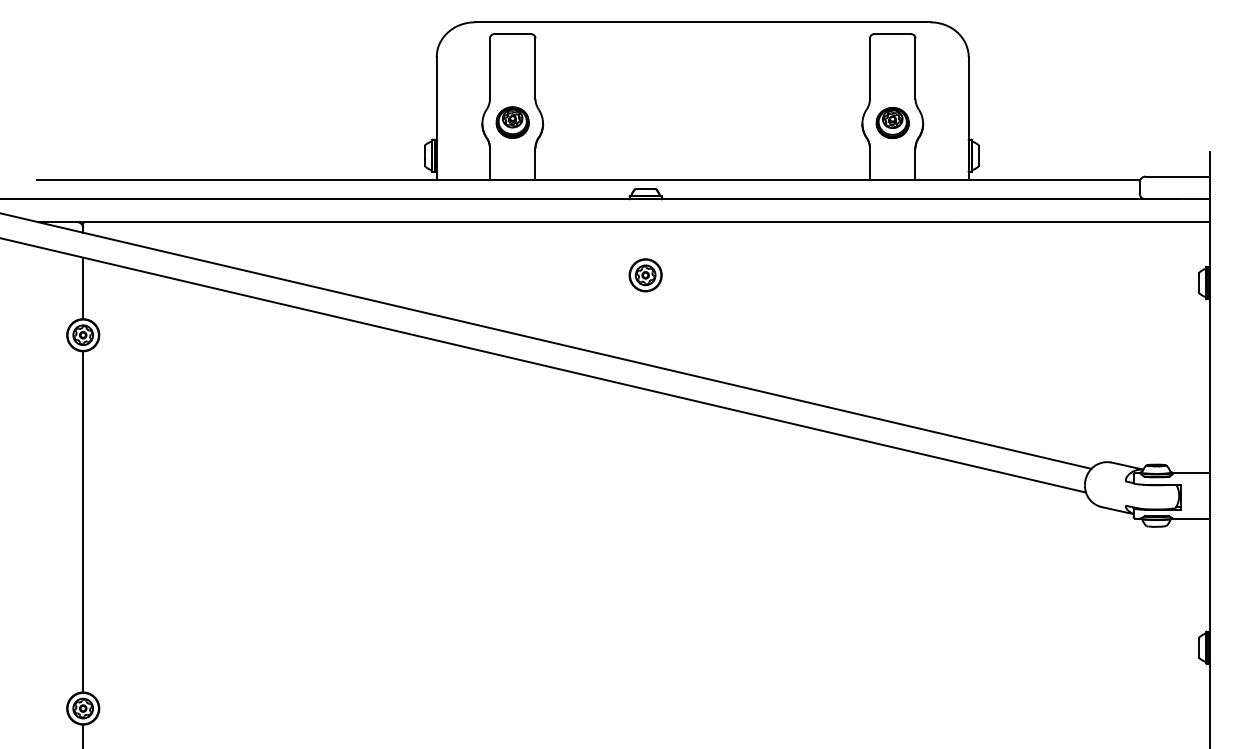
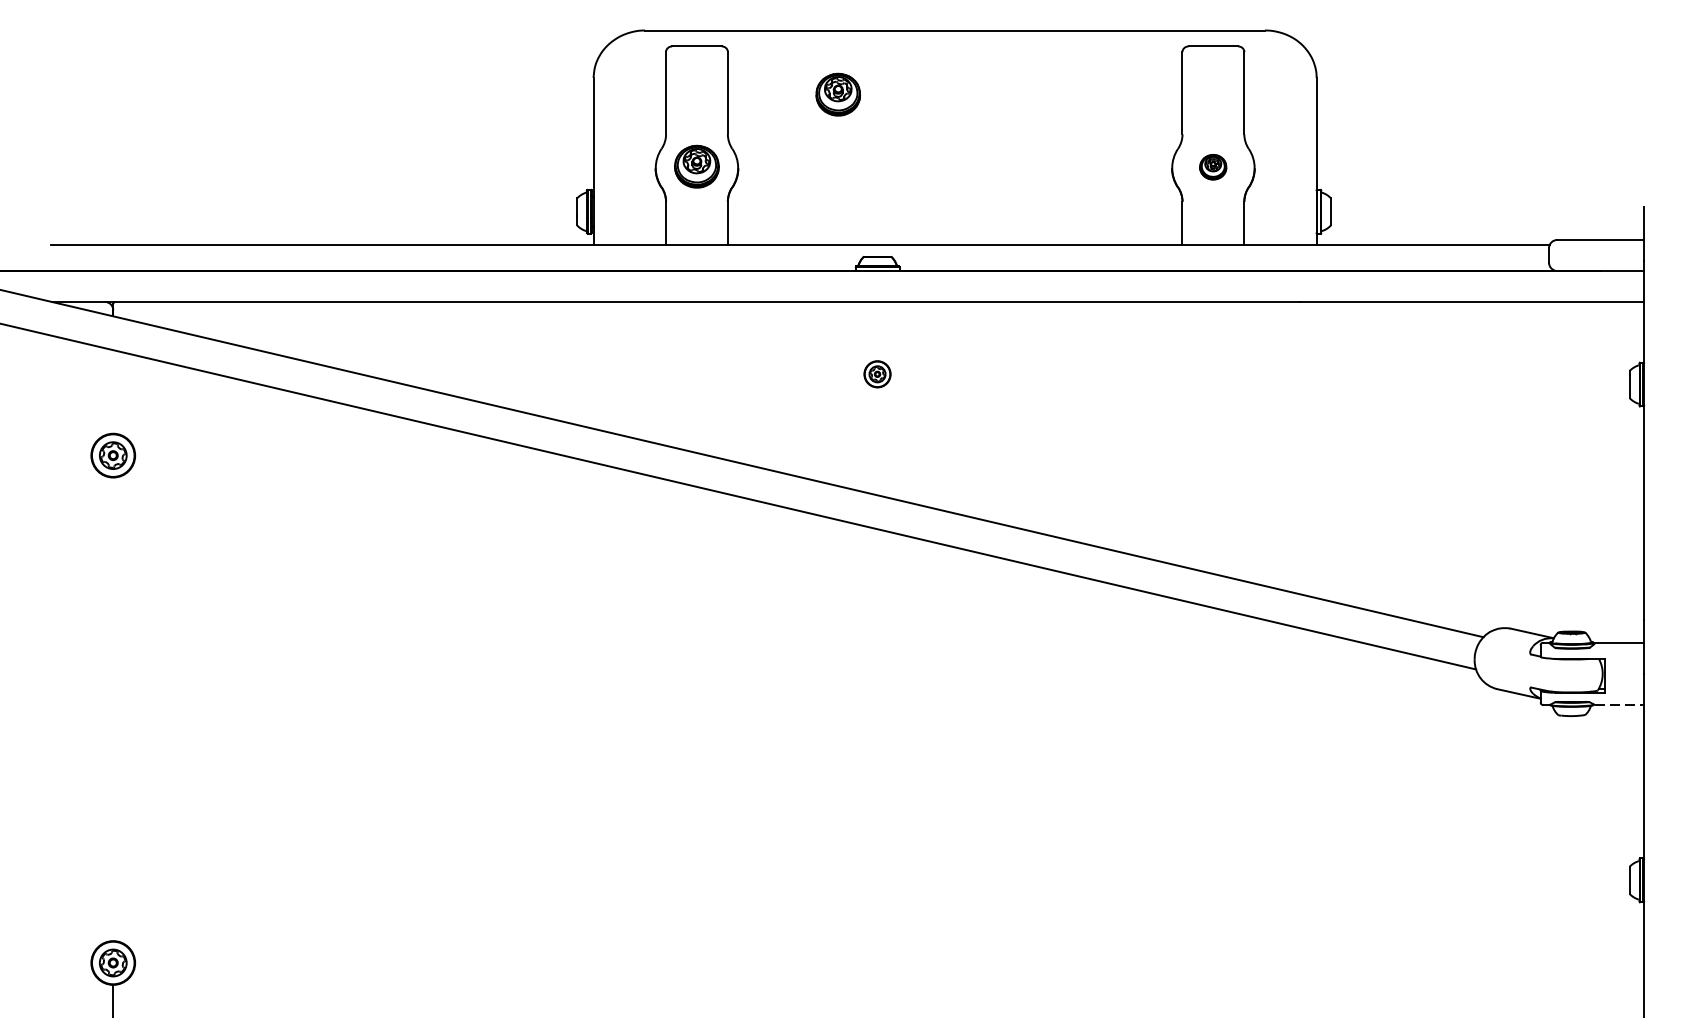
part: (616, 69) -> (837, 94), added
part: (892, 122) -> (1213, 166), size x0.6
part: (645, 275) -> (877, 374), size x0.6
line: (83, 288) -> (113, 392), removed
line: (1192, 518) -> (1620, 704), solid -> dashed
line: (83, 521) -> (113, 708), removed

